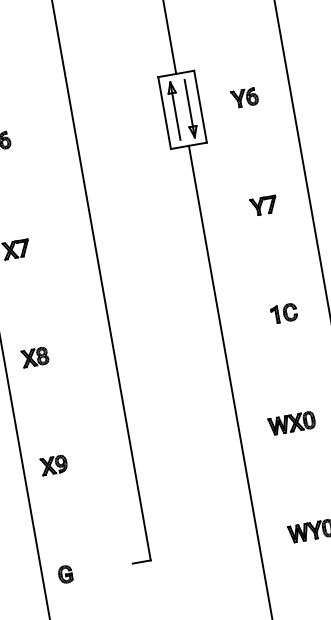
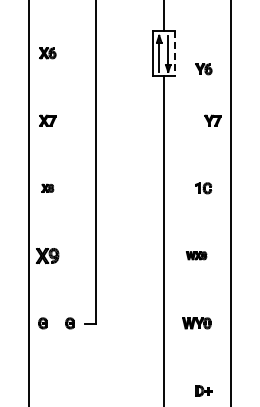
part: (244, 98) -> (203, 69), moved
line: (201, 106) -> (175, 53), solid -> dashed
part: (263, 205) -> (212, 120), moved
part: (34, 357) -> (47, 188), size x0.7
part: (291, 422) -> (196, 255), size x0.7
part: (53, 464) -> (47, 255), size x1.4
part: (107, 567) -> (69, 323), added

